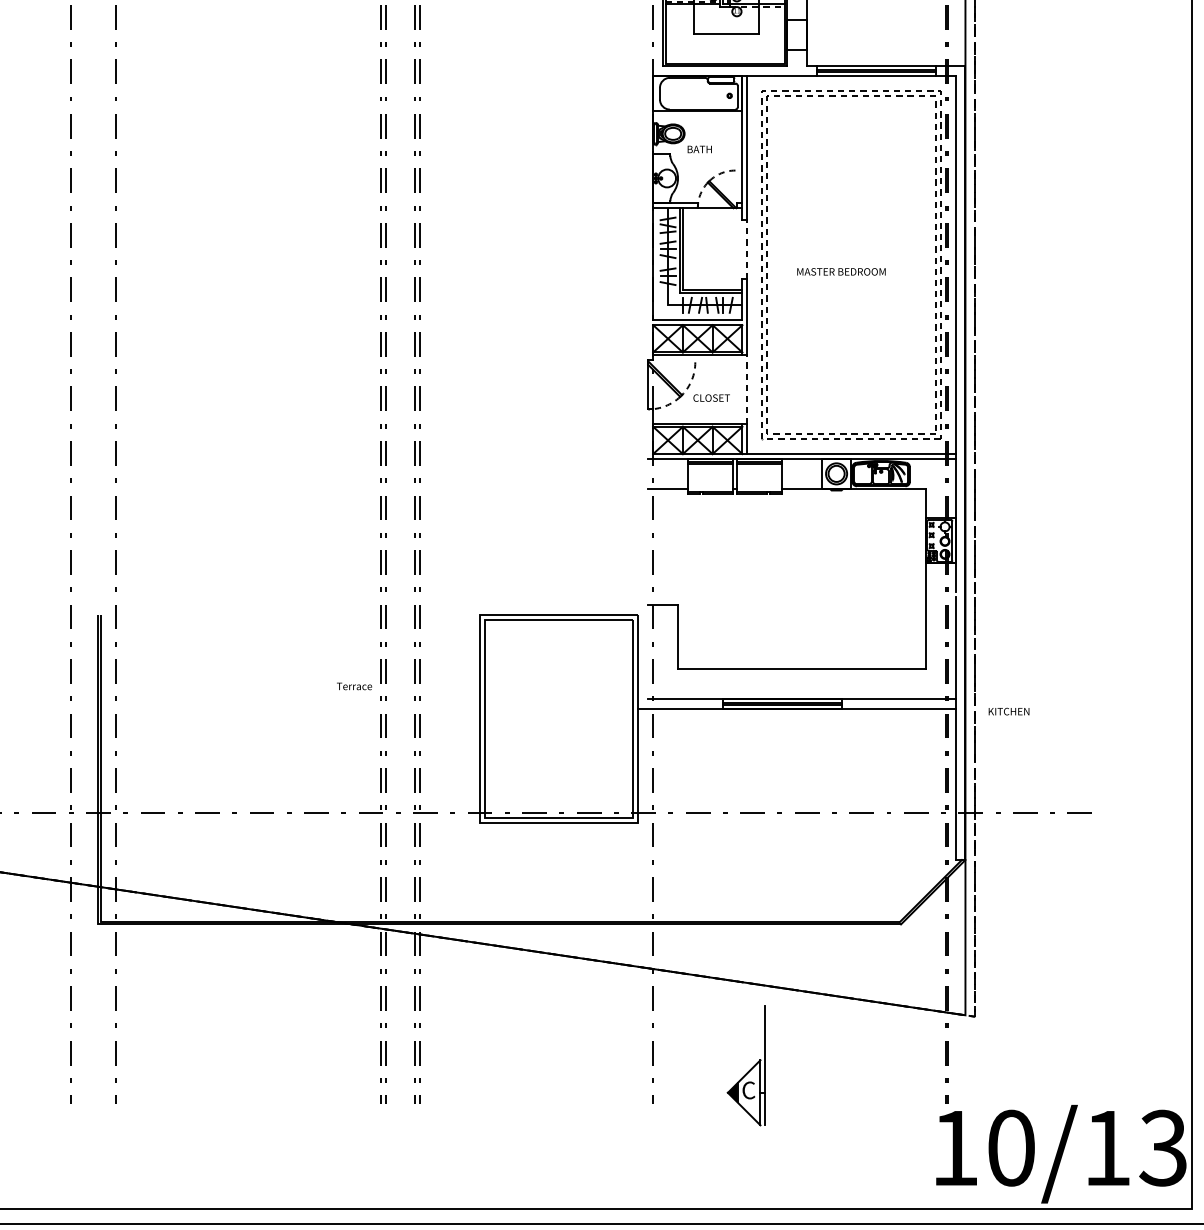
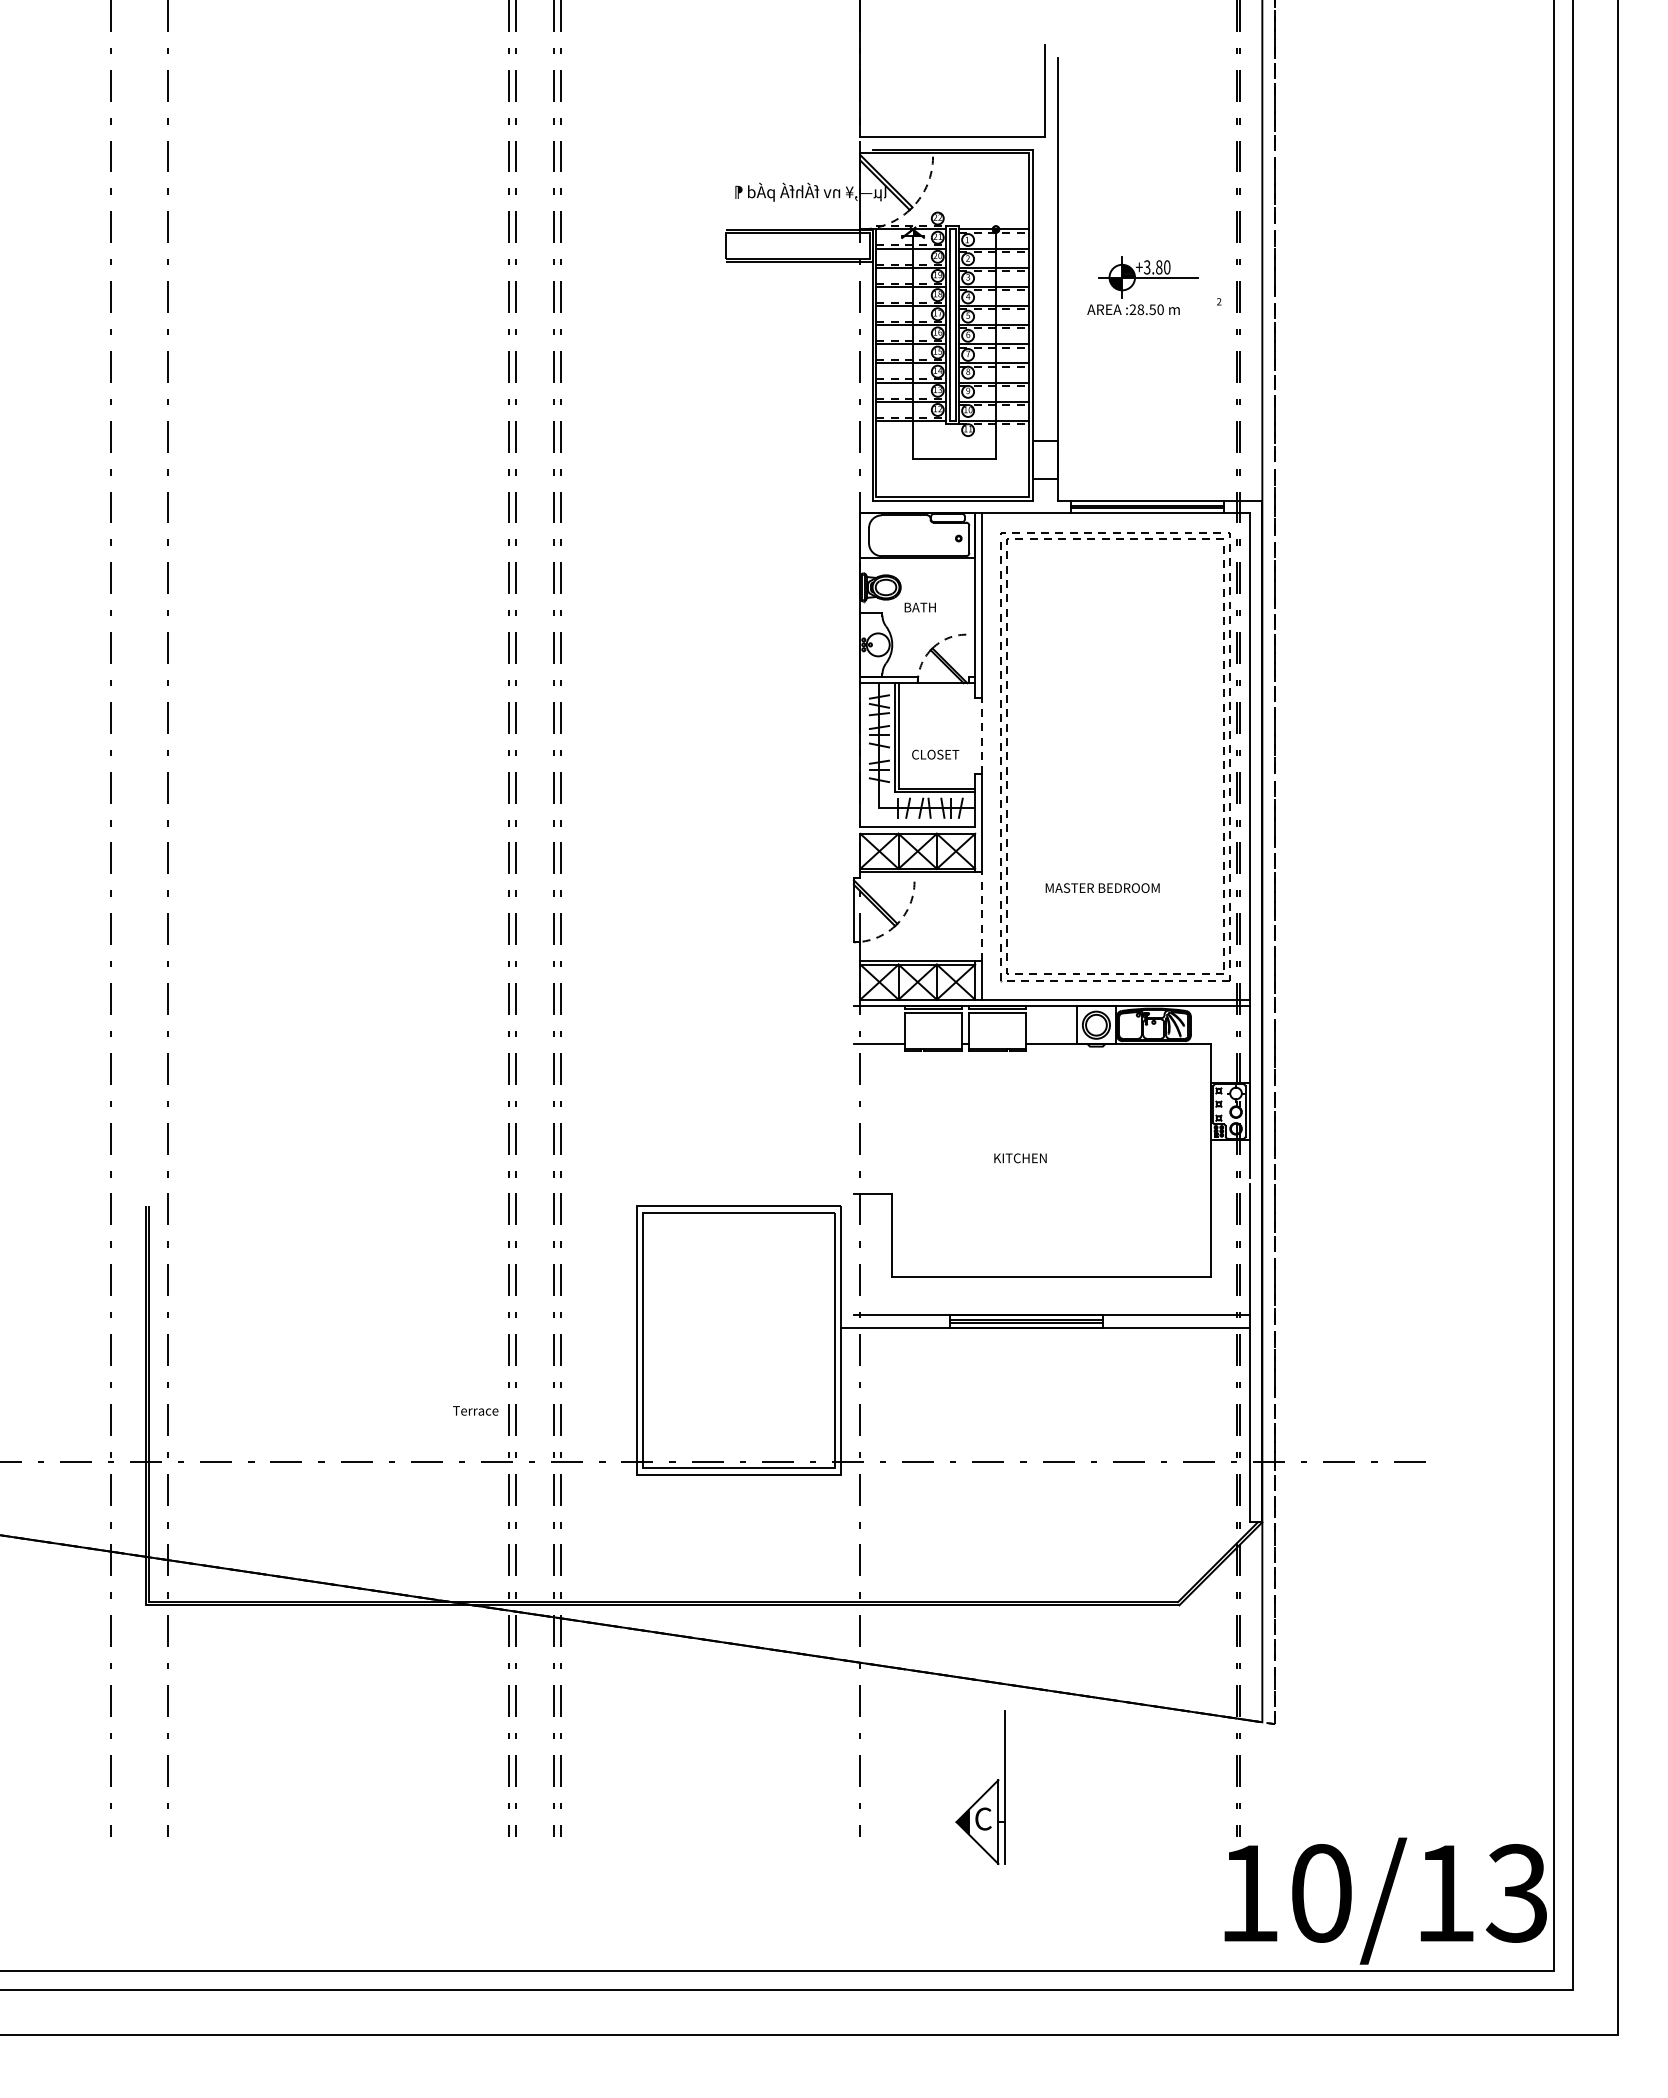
text: (841, 271) -> (1102, 887), moved
text: (711, 397) -> (935, 754), moved
text: (354, 686) -> (475, 1410), moved
text: (1009, 711) -> (1020, 1158), moved

